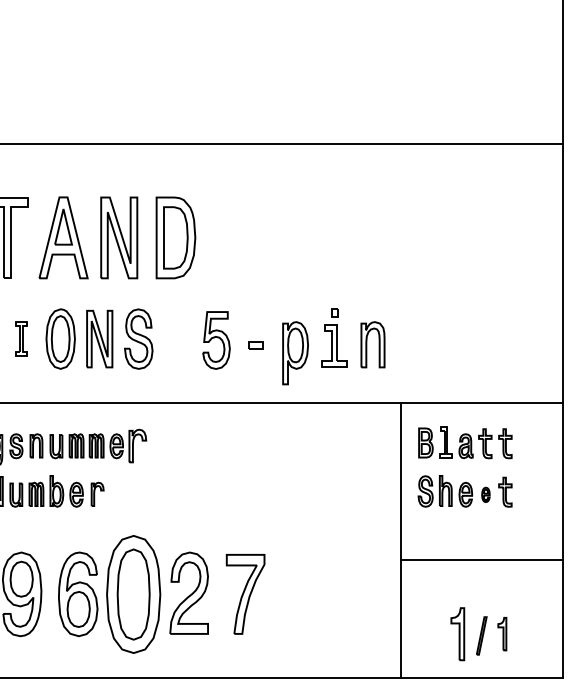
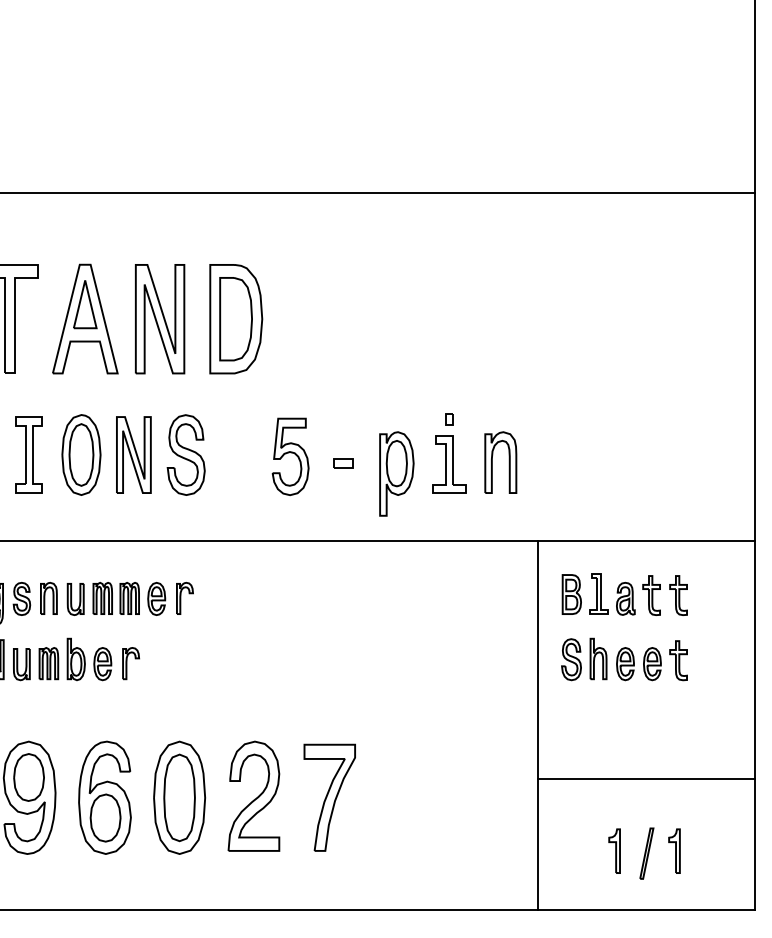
part: (21, 338) -> (28, 454), size x1.67
part: (137, 445) -> (184, 597), size x0.71
part: (485, 495) -> (652, 664), size x1.67
line: (481, 560) -> (646, 779), moved
part: (133, 594) -> (179, 797), size x0.71
part: (457, 633) -> (614, 850), size x0.62

